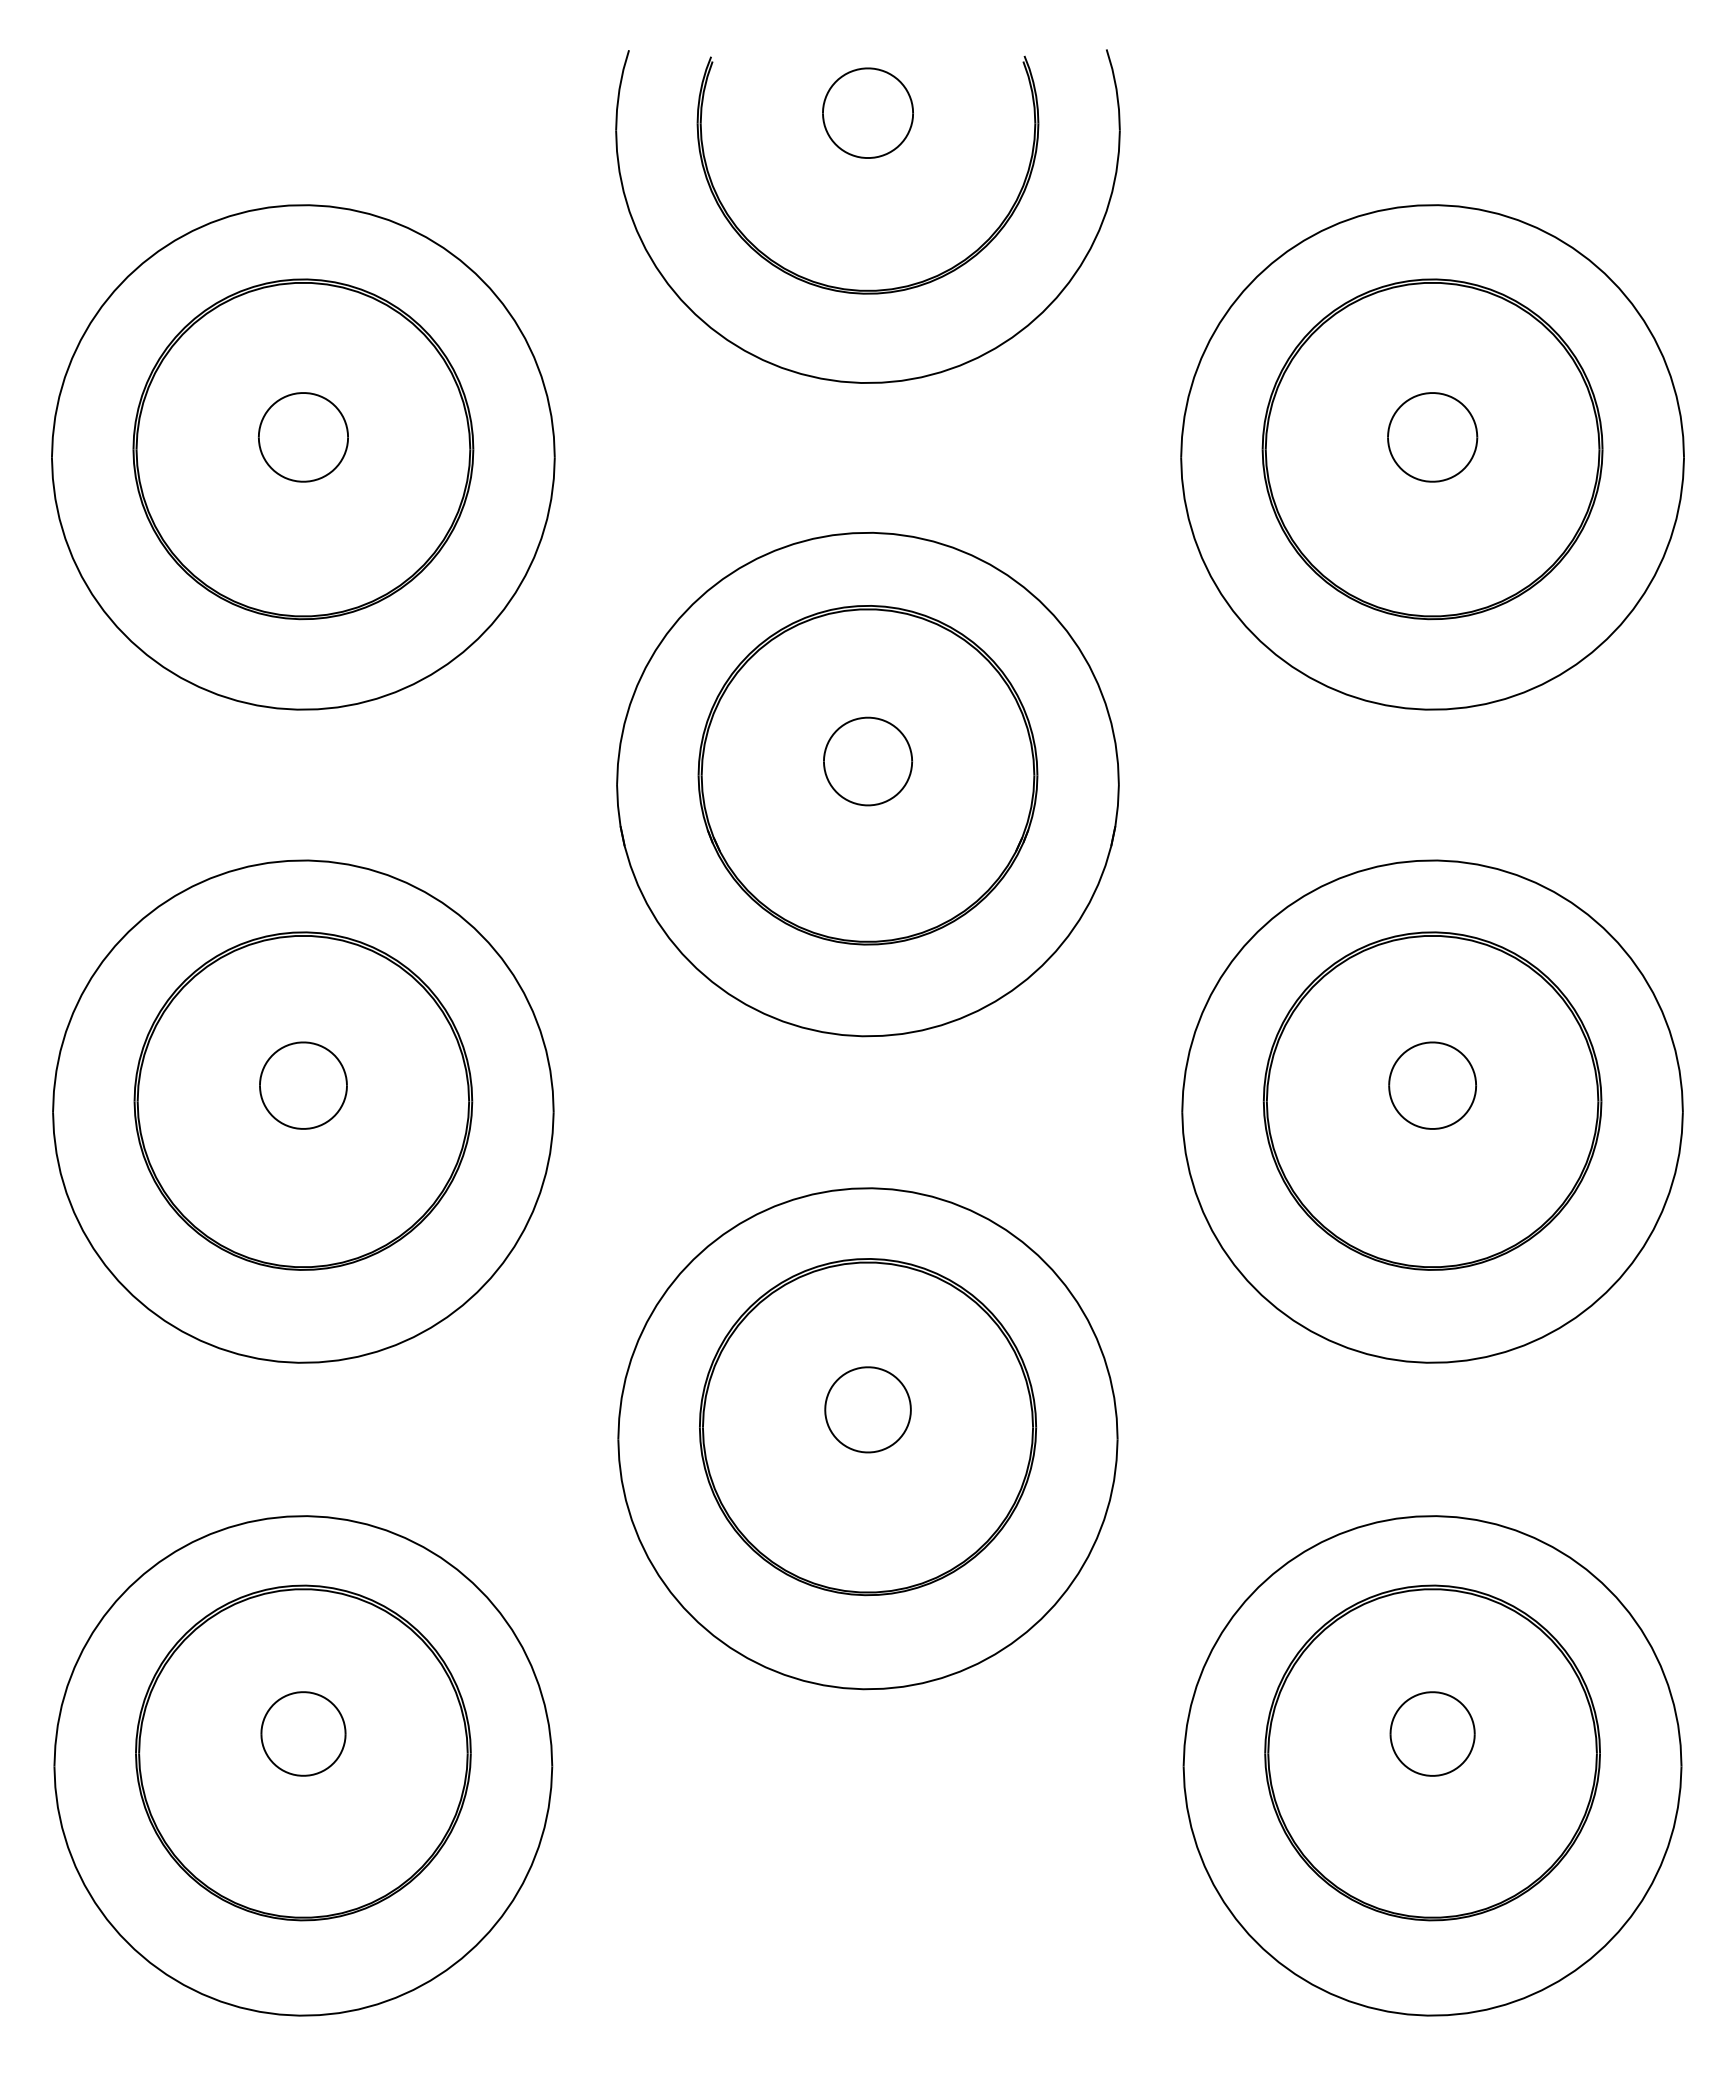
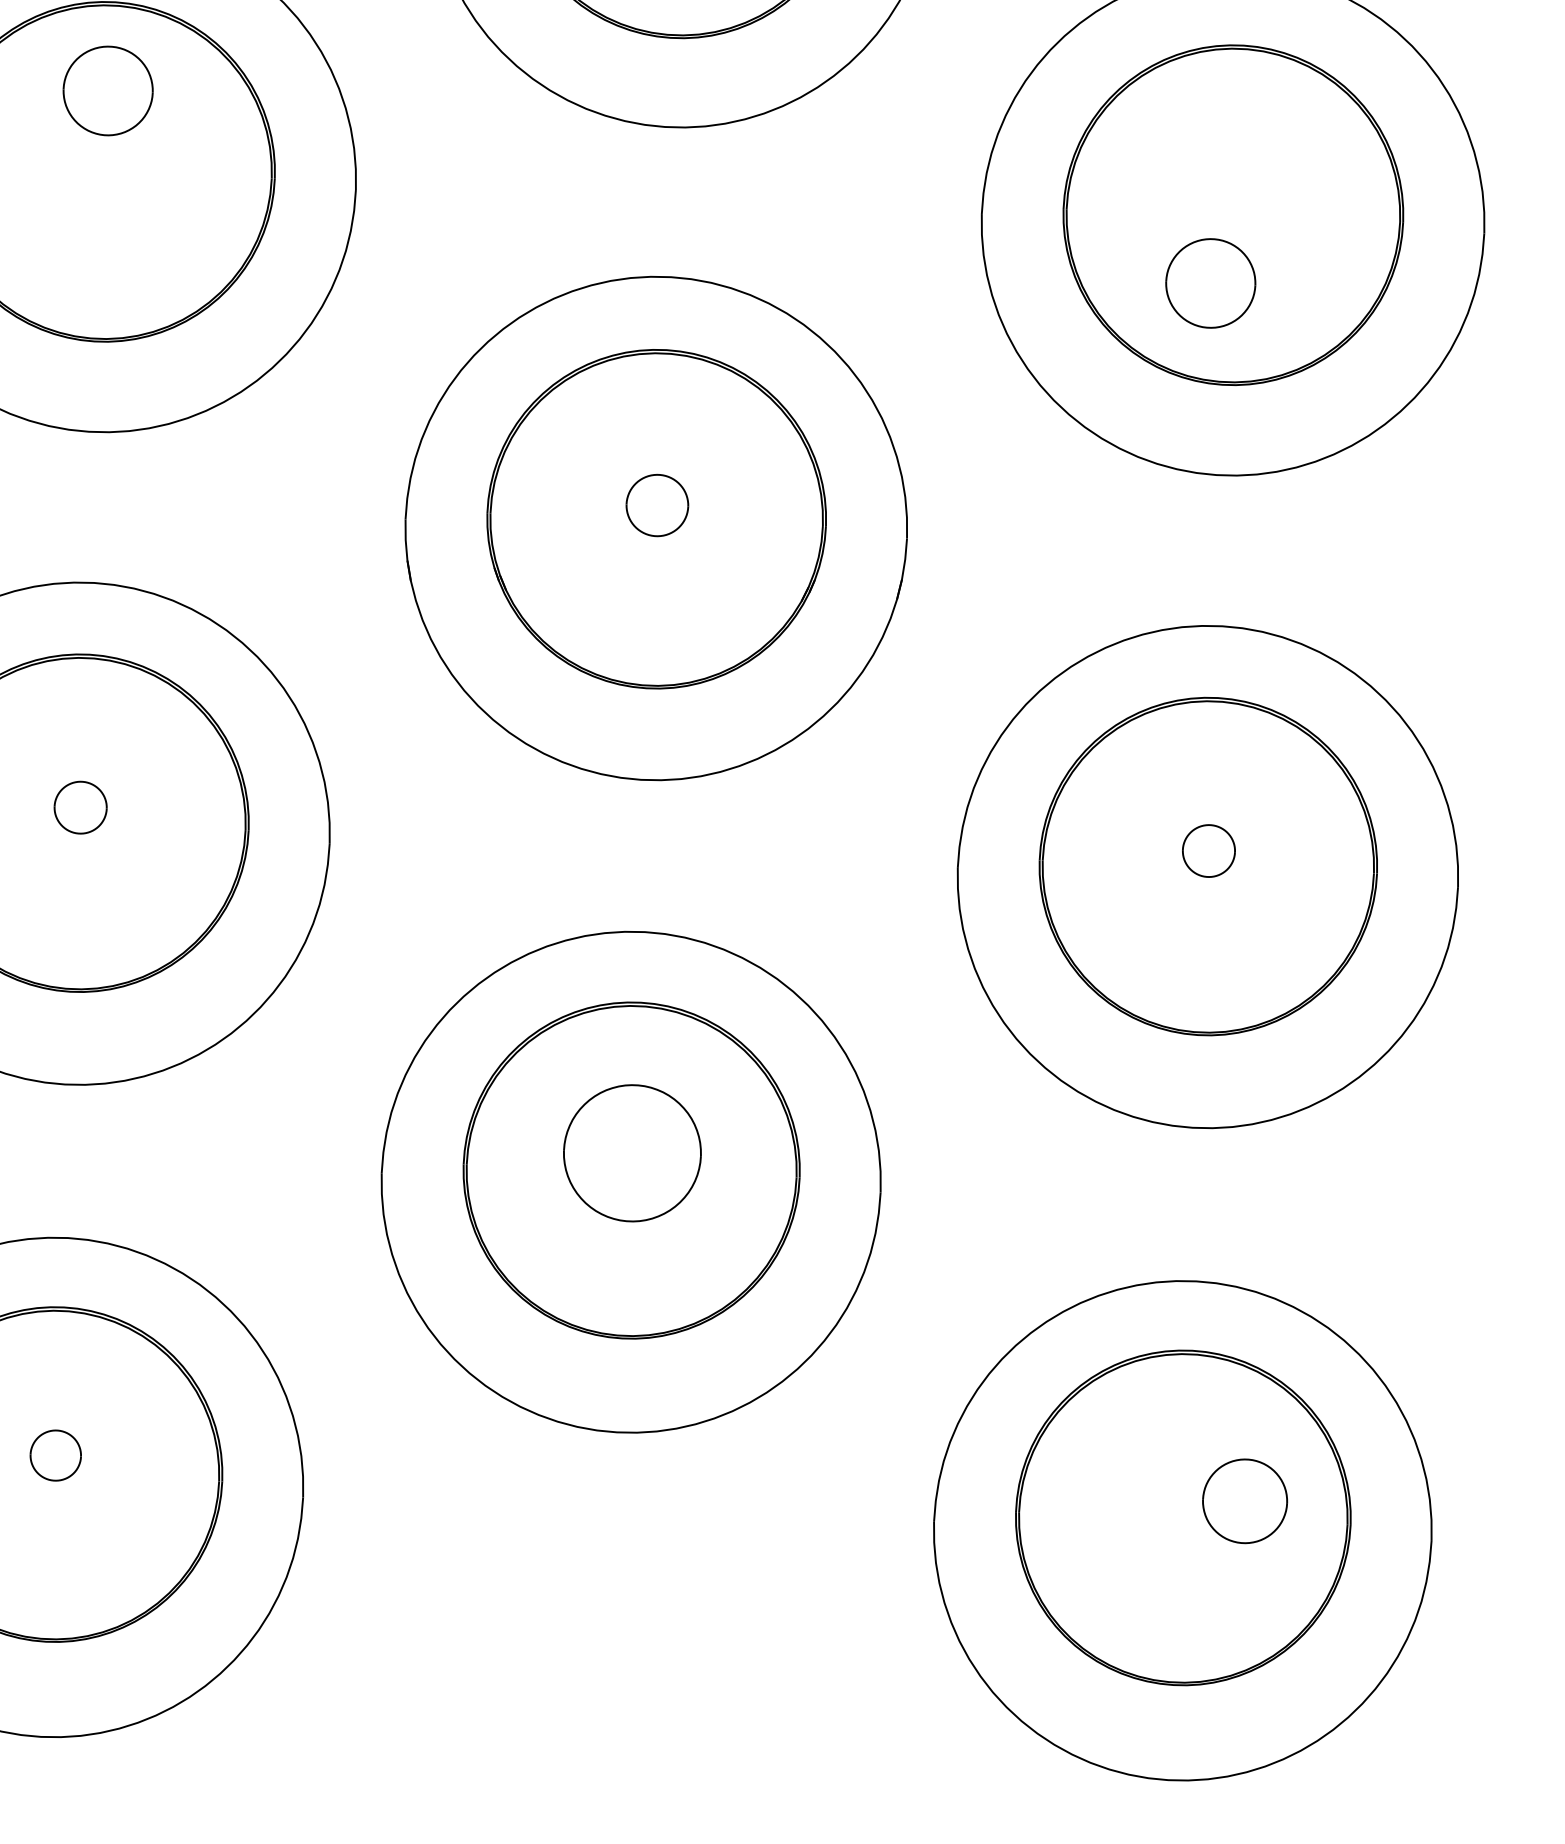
part: (303, 437) -> (108, 91), moved
part: (1432, 437) -> (1210, 283), moved
part: (868, 761) -> (657, 505), size x0.7
part: (303, 1085) -> (80, 807), size x0.6
part: (1432, 1085) -> (1208, 850), size x0.6
part: (867, 1409) -> (631, 1152), size x1.6
part: (303, 1733) -> (55, 1455), size x0.6
part: (1432, 1733) -> (1244, 1500), moved

